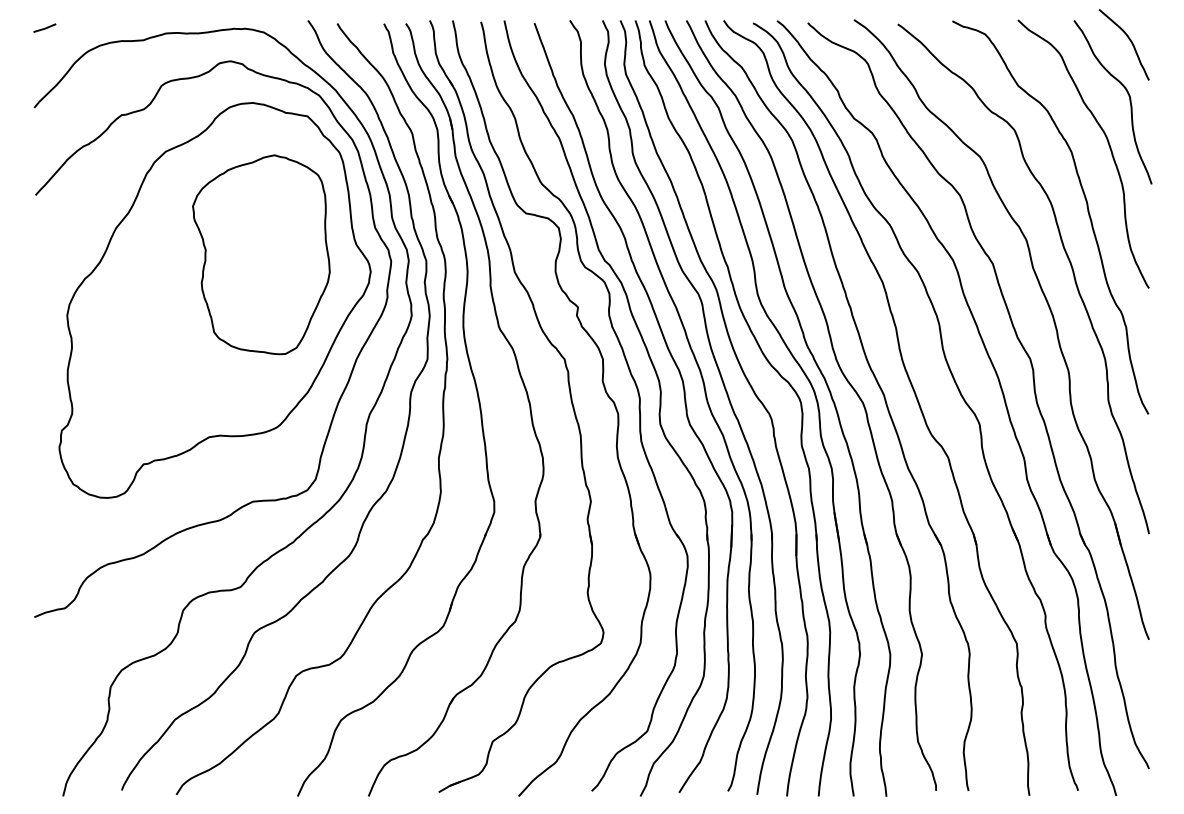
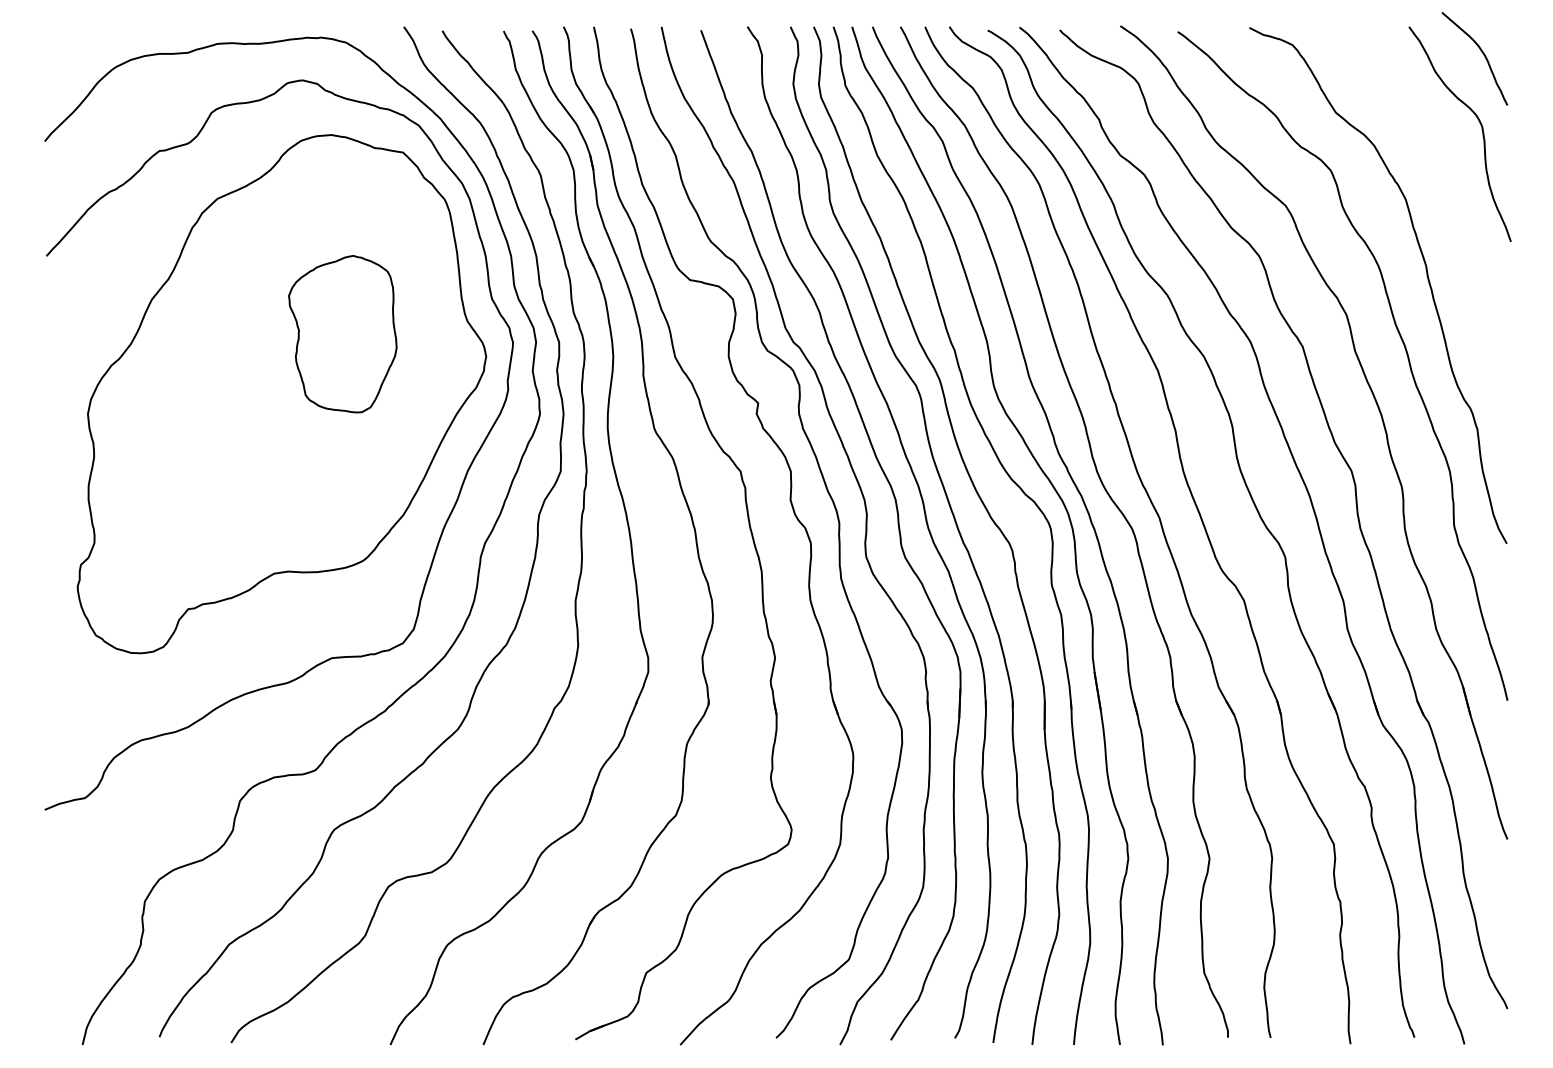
line: (44, 27) -> (58, 36), removed
curve: (1108, 145) -> (1454, 191), removed
part: (261, 254) -> (342, 333), size x0.6

